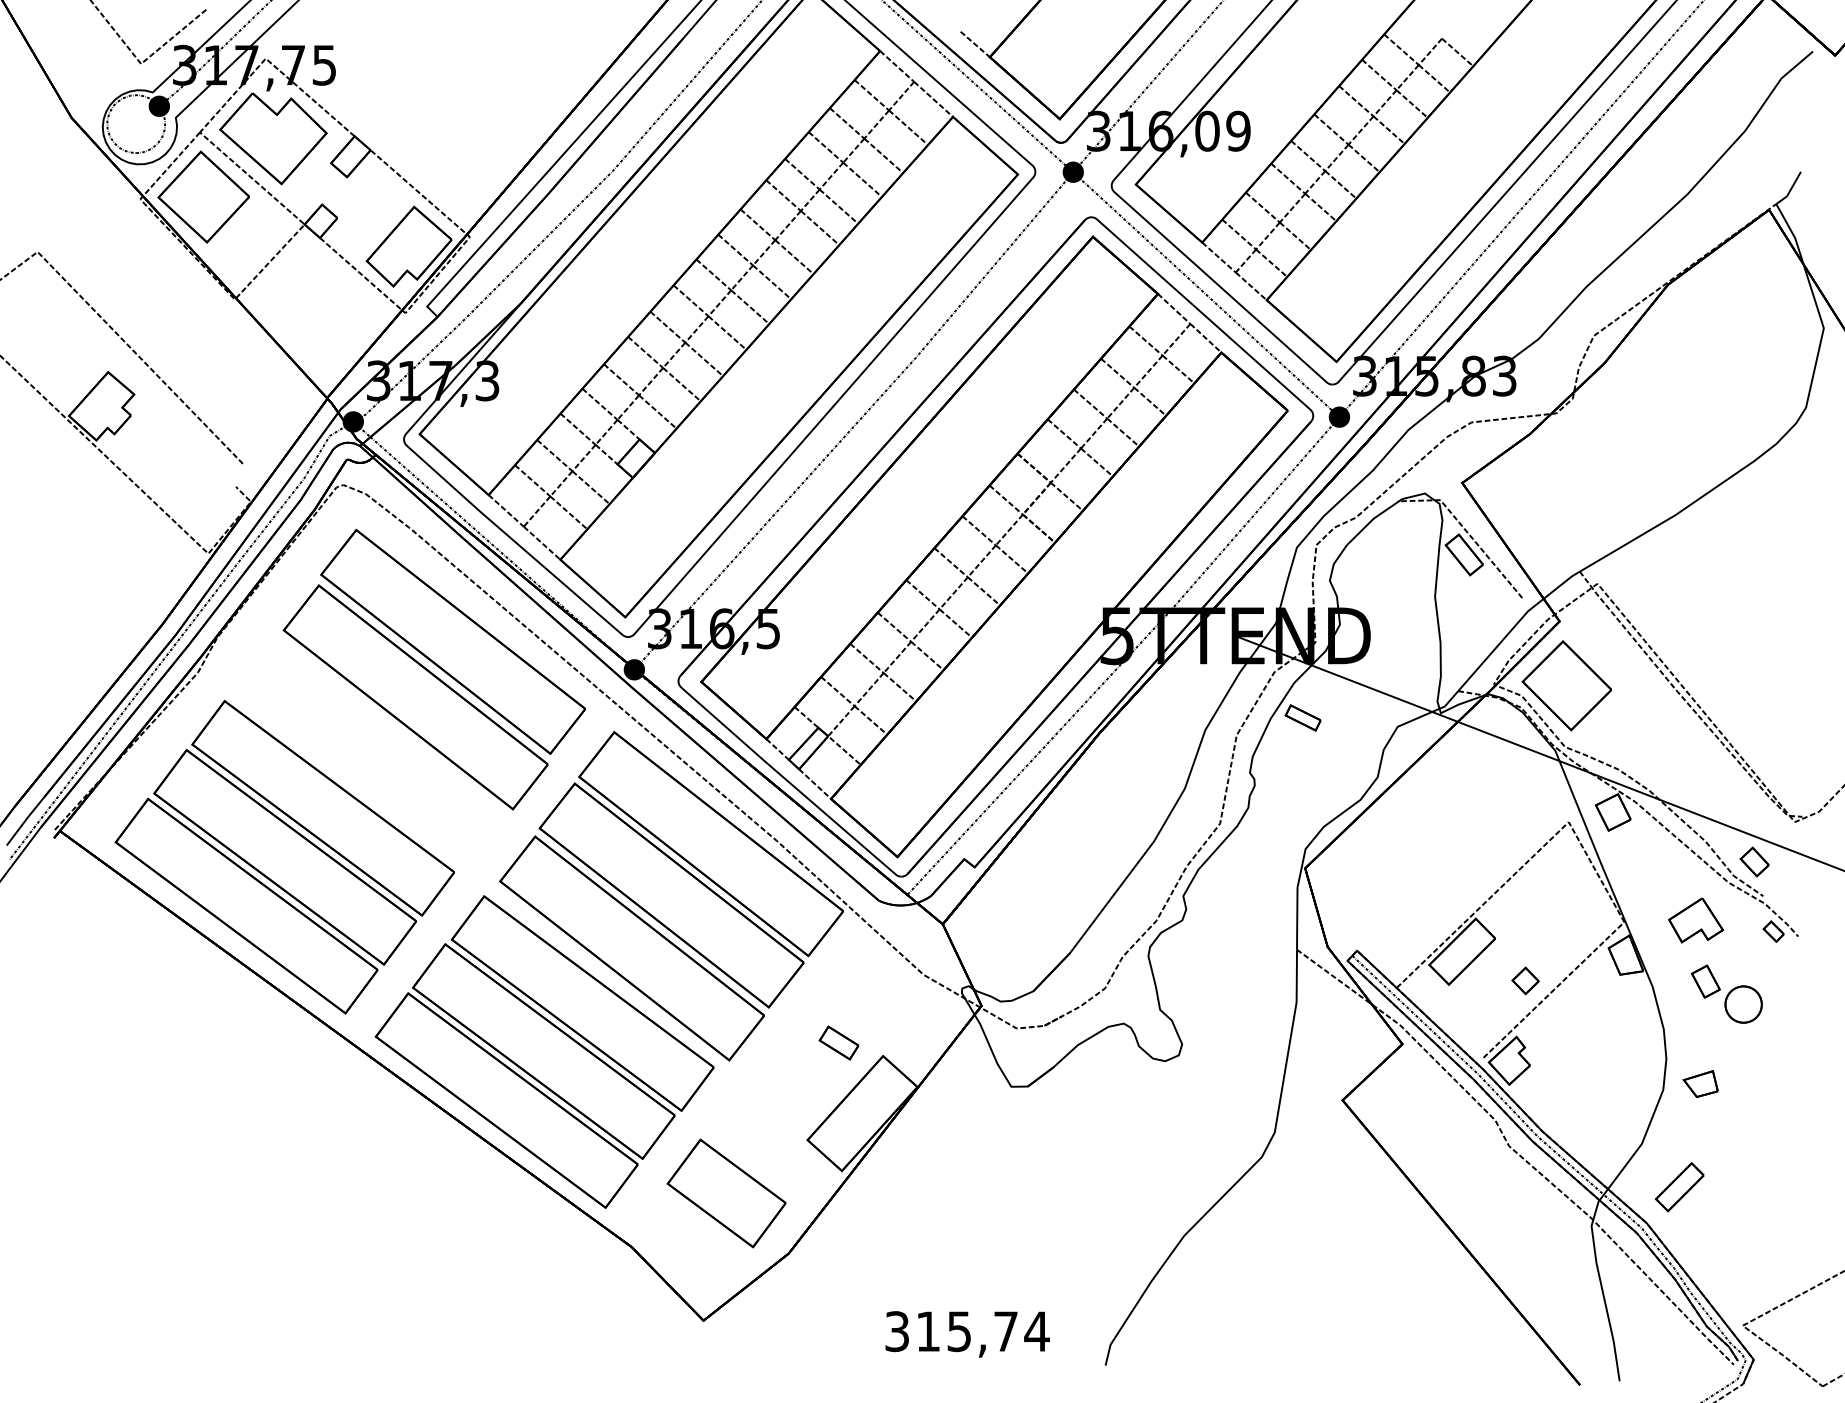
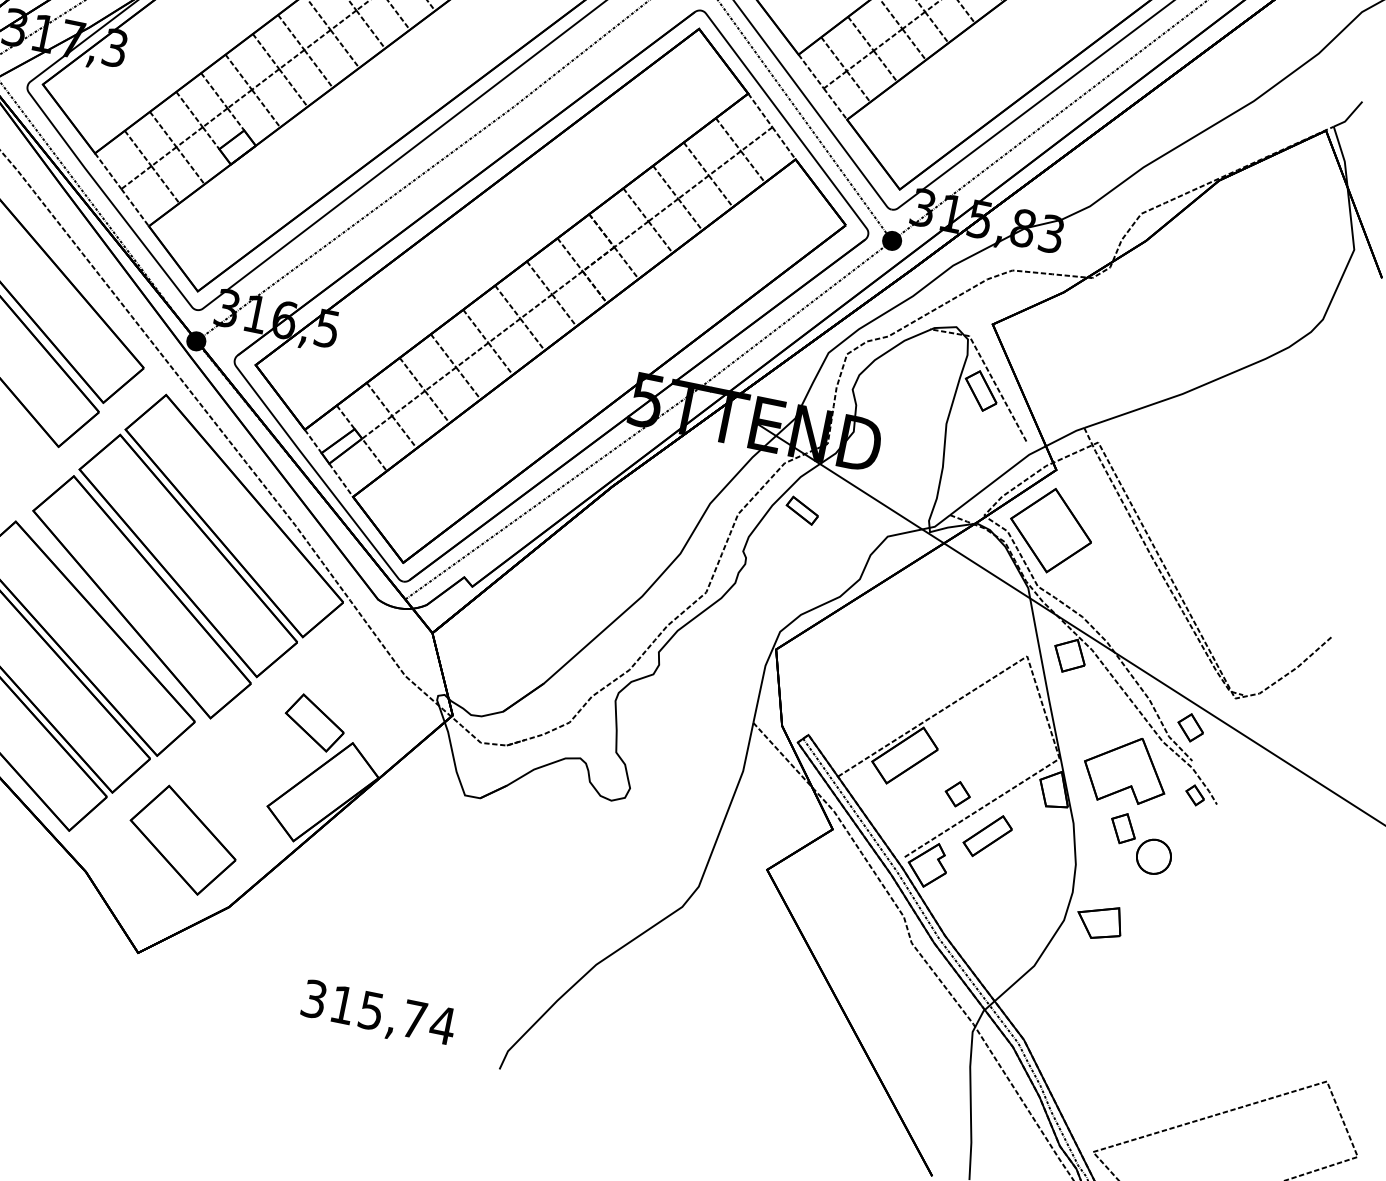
part: (1695, 920) -> (1125, 770), size x1.67
part: (838, 1042) -> (314, 722), size x1.67
part: (1700, 1083) -> (1099, 921), size x1.43
part: (1679, 1187) -> (987, 836), moved

